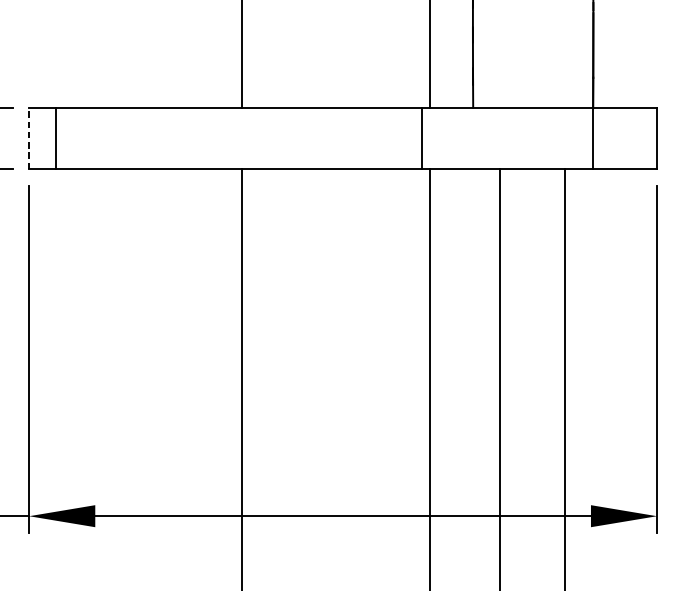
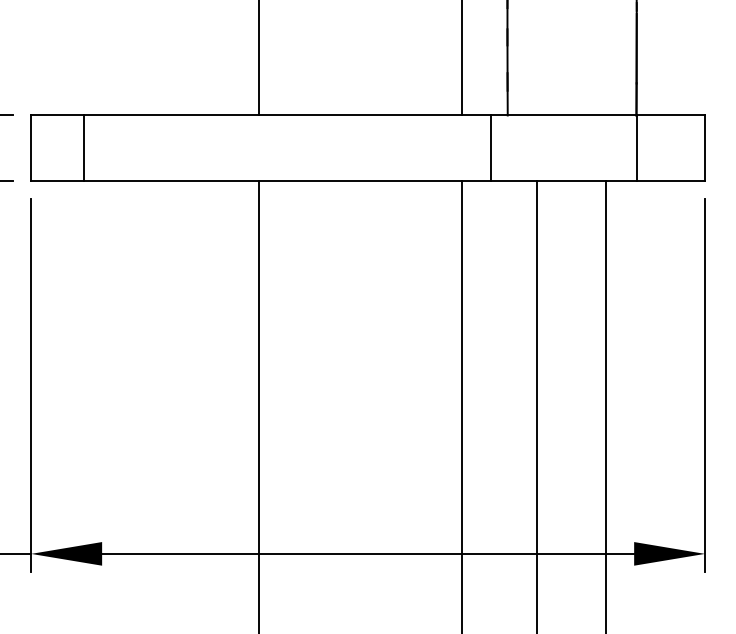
line: (29, 138) -> (31, 148), dashed -> solid
line: (56, 138) -> (84, 148), moved
line: (421, 138) -> (491, 148), moved

